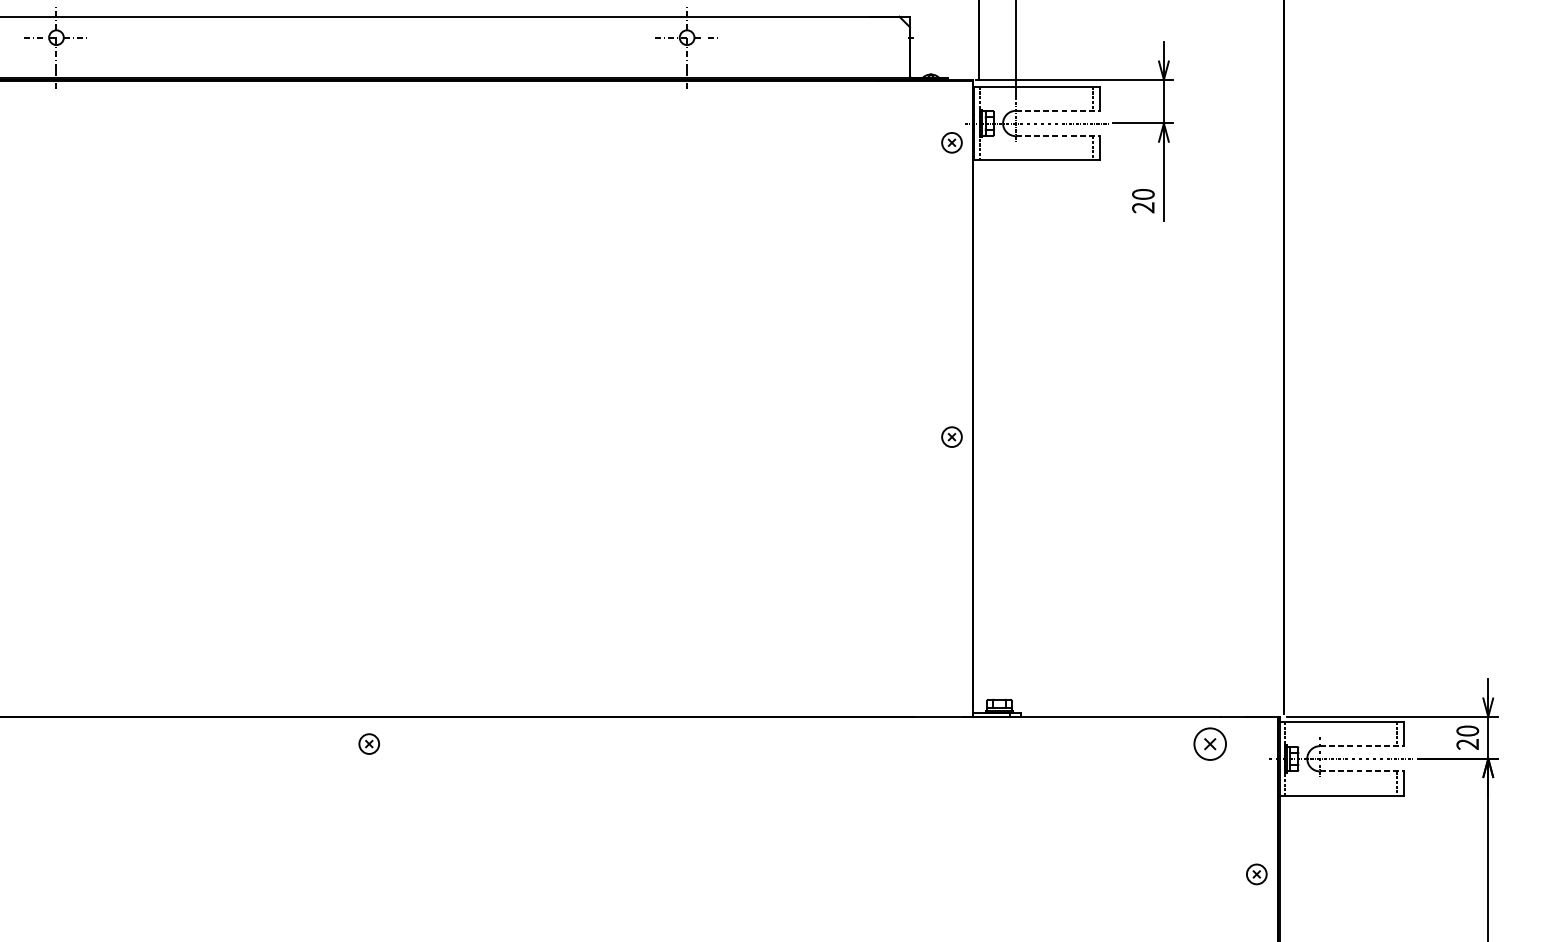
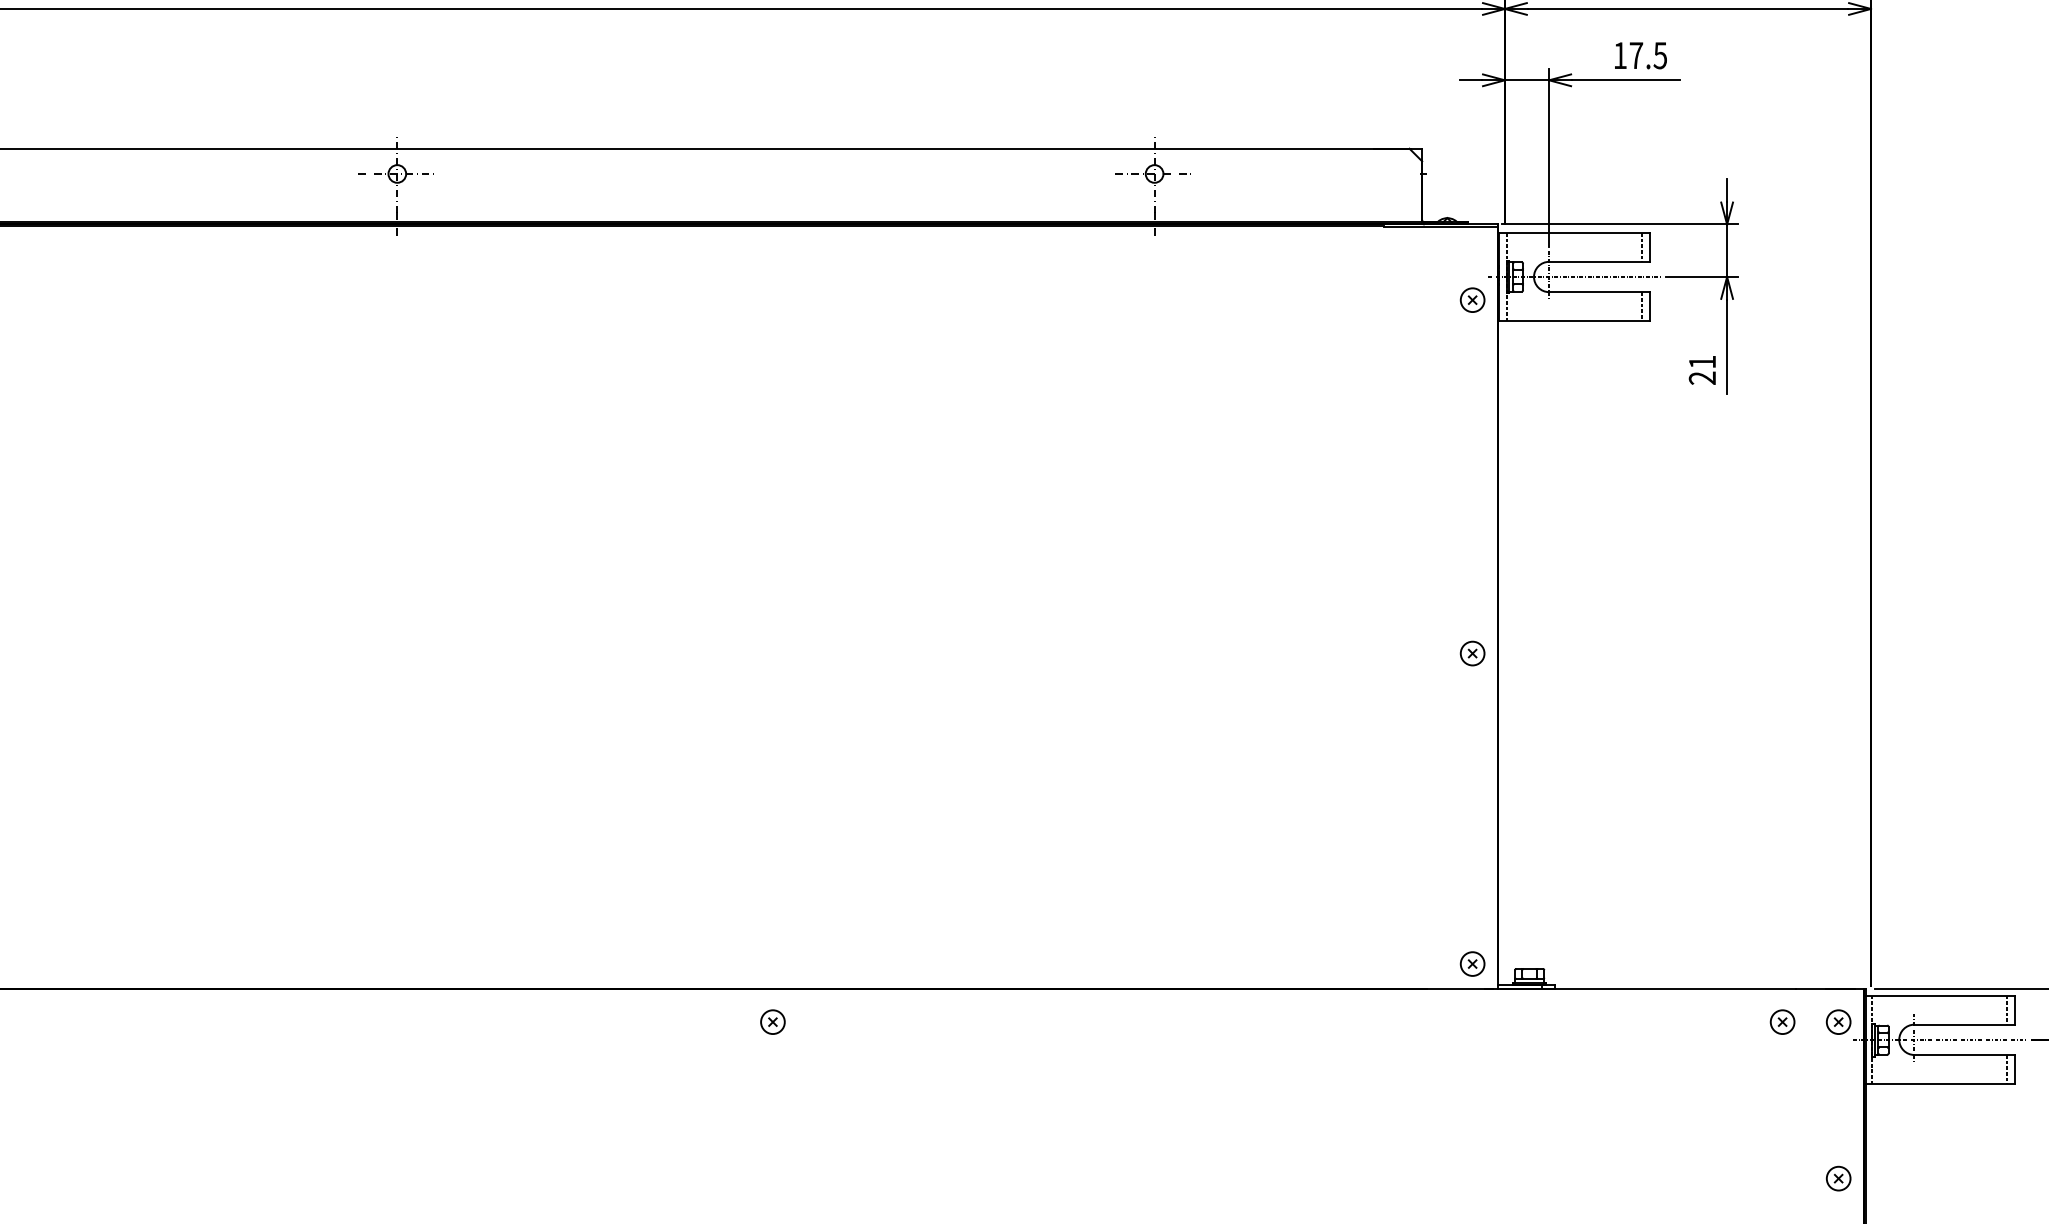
line: (1058, 110) -> (1600, 261), dashed -> solid
line: (1058, 136) -> (1600, 292), dashed -> solid
text: (1143, 193) -> (1702, 361), 20 -> 21
part: (951, 695) -> (1472, 963), added
part: (1210, 743) -> (1782, 1021), size x0.62
part: (1256, 743) -> (1838, 1021), added
line: (1362, 746) -> (1965, 1024), dashed -> solid
line: (1362, 771) -> (1965, 1054), dashed -> solid

